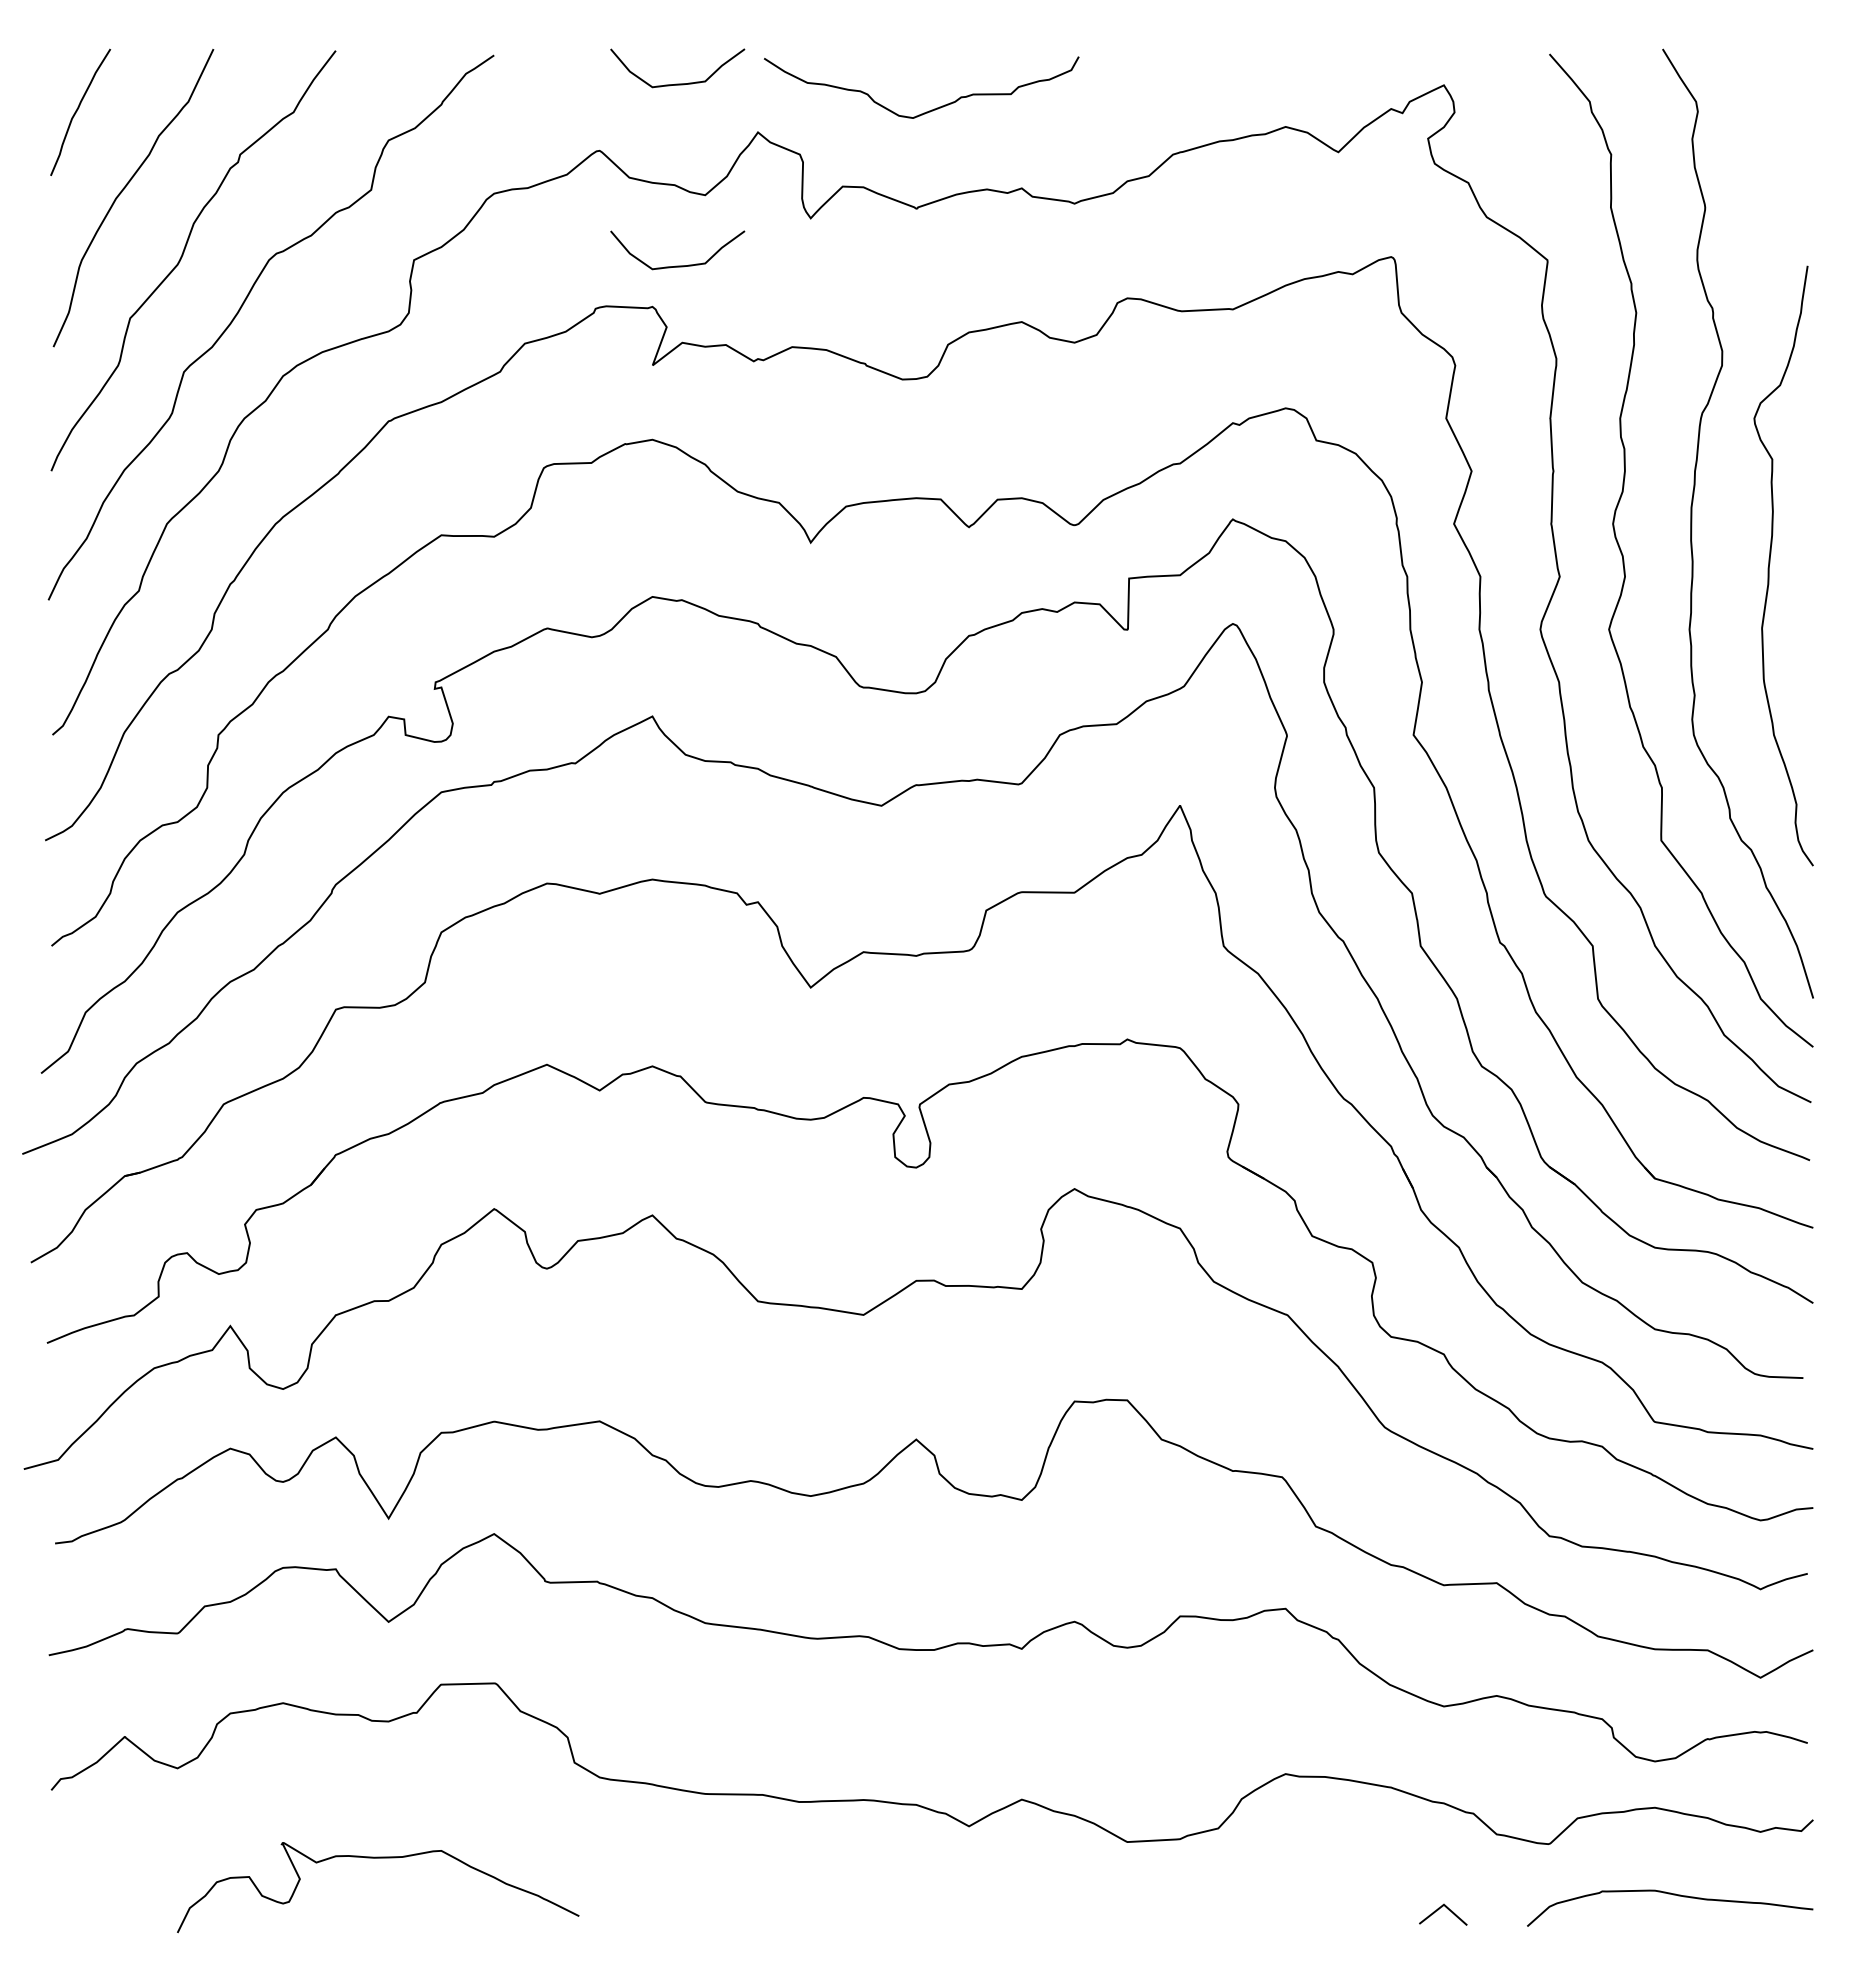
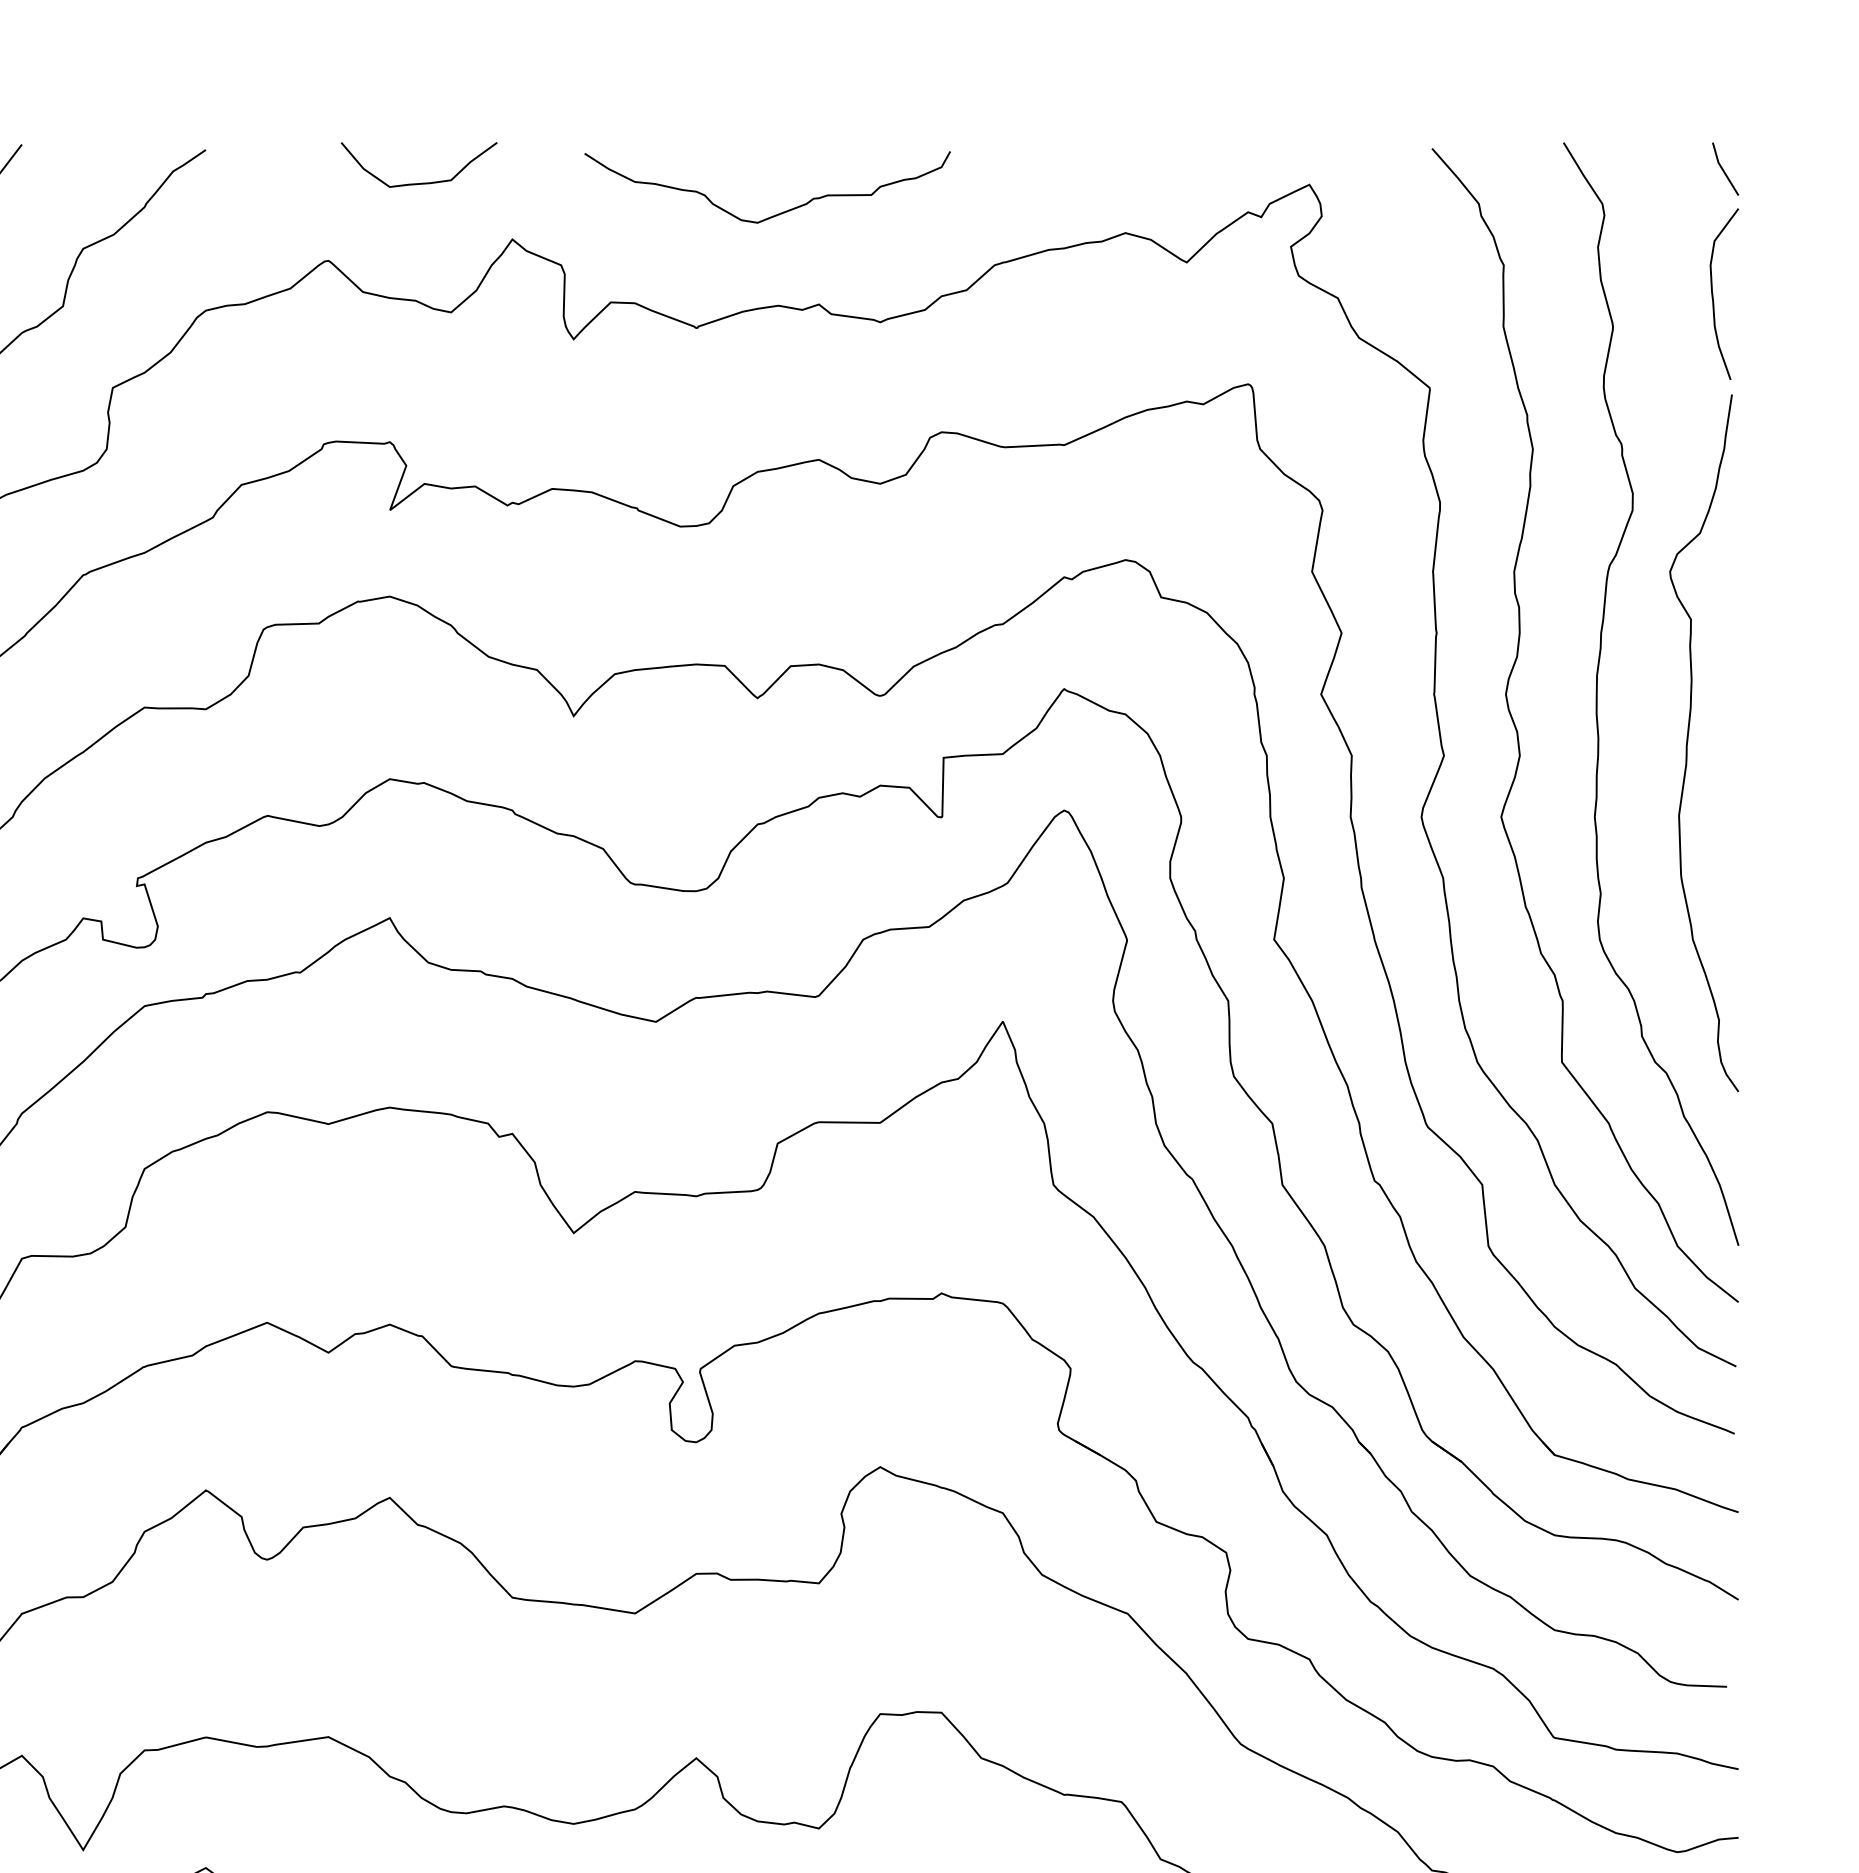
line: (1800, 71) -> (1723, 168), added
curve: (931, 109) -> (779, 212), moved
curve: (1792, 183) -> (1714, 298), added
curve: (677, 265) -> (418, 394), removed

